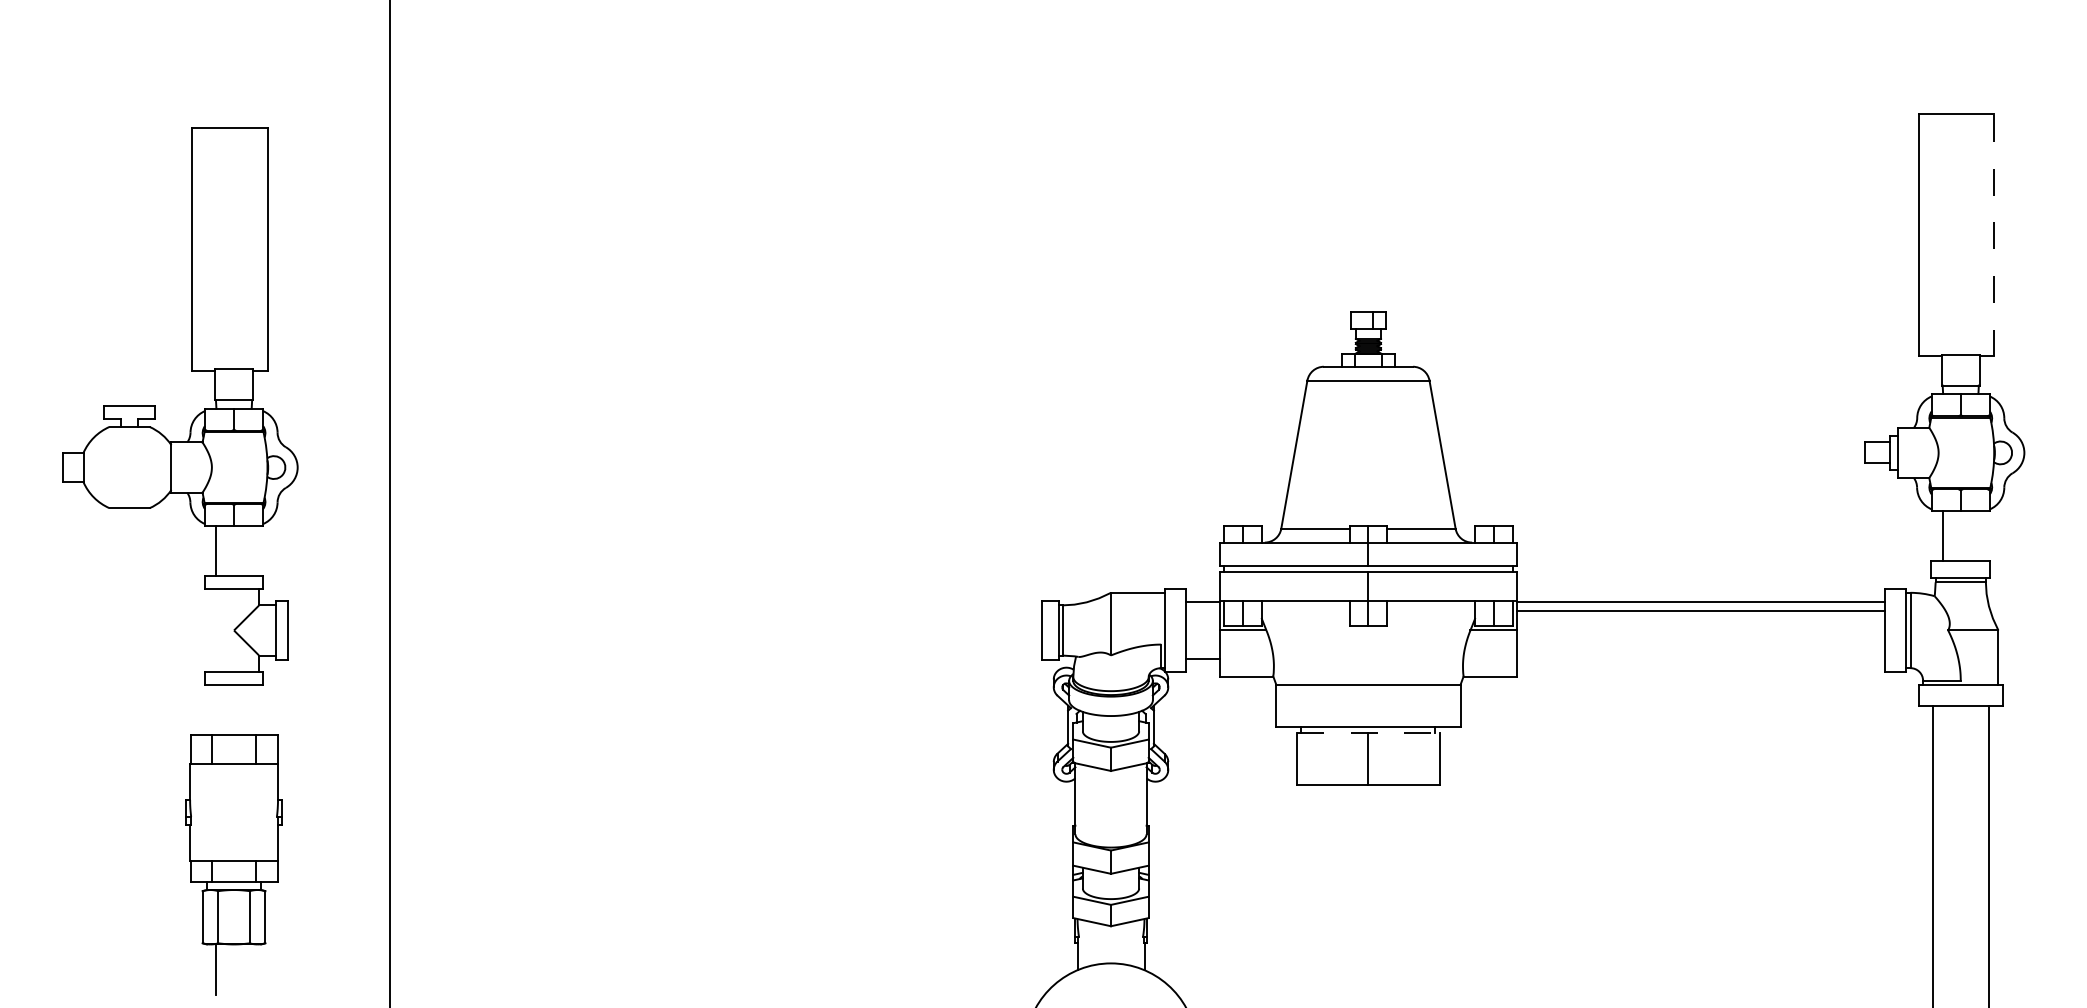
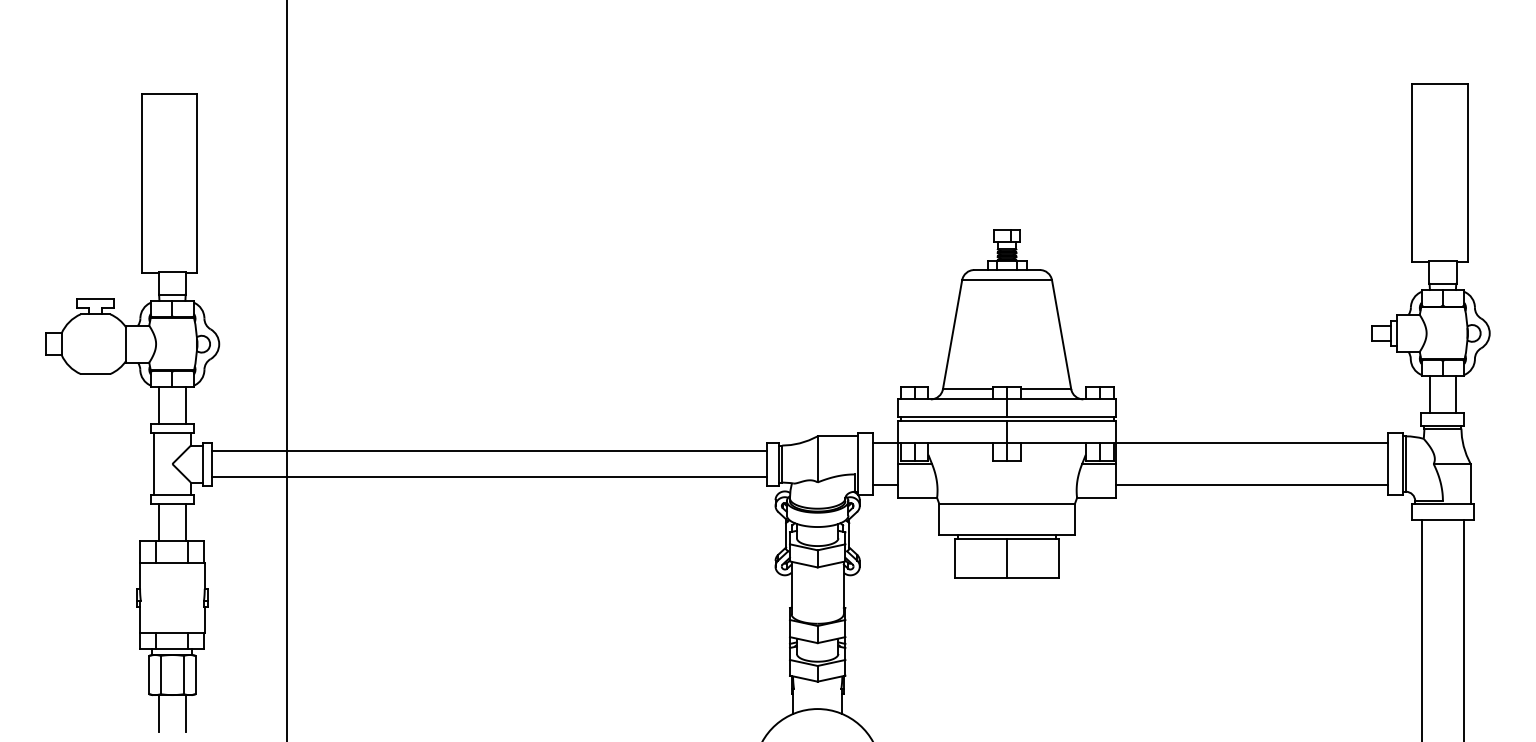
line: (1994, 234) -> (1467, 172), dashed -> solid
line: (1978, 536) -> (1455, 394), added
line: (252, 550) -> (185, 405), added
line: (1701, 610) -> (1252, 484), moved
line: (664, 612) -> (489, 450), added
line: (208, 630) -> (153, 464), added
line: (664, 648) -> (489, 477), added
line: (215, 709) -> (158, 522), added
line: (252, 709) -> (185, 522), added
line: (1368, 732) -> (1007, 539), dashed -> solid
line: (252, 969) -> (185, 713), added

